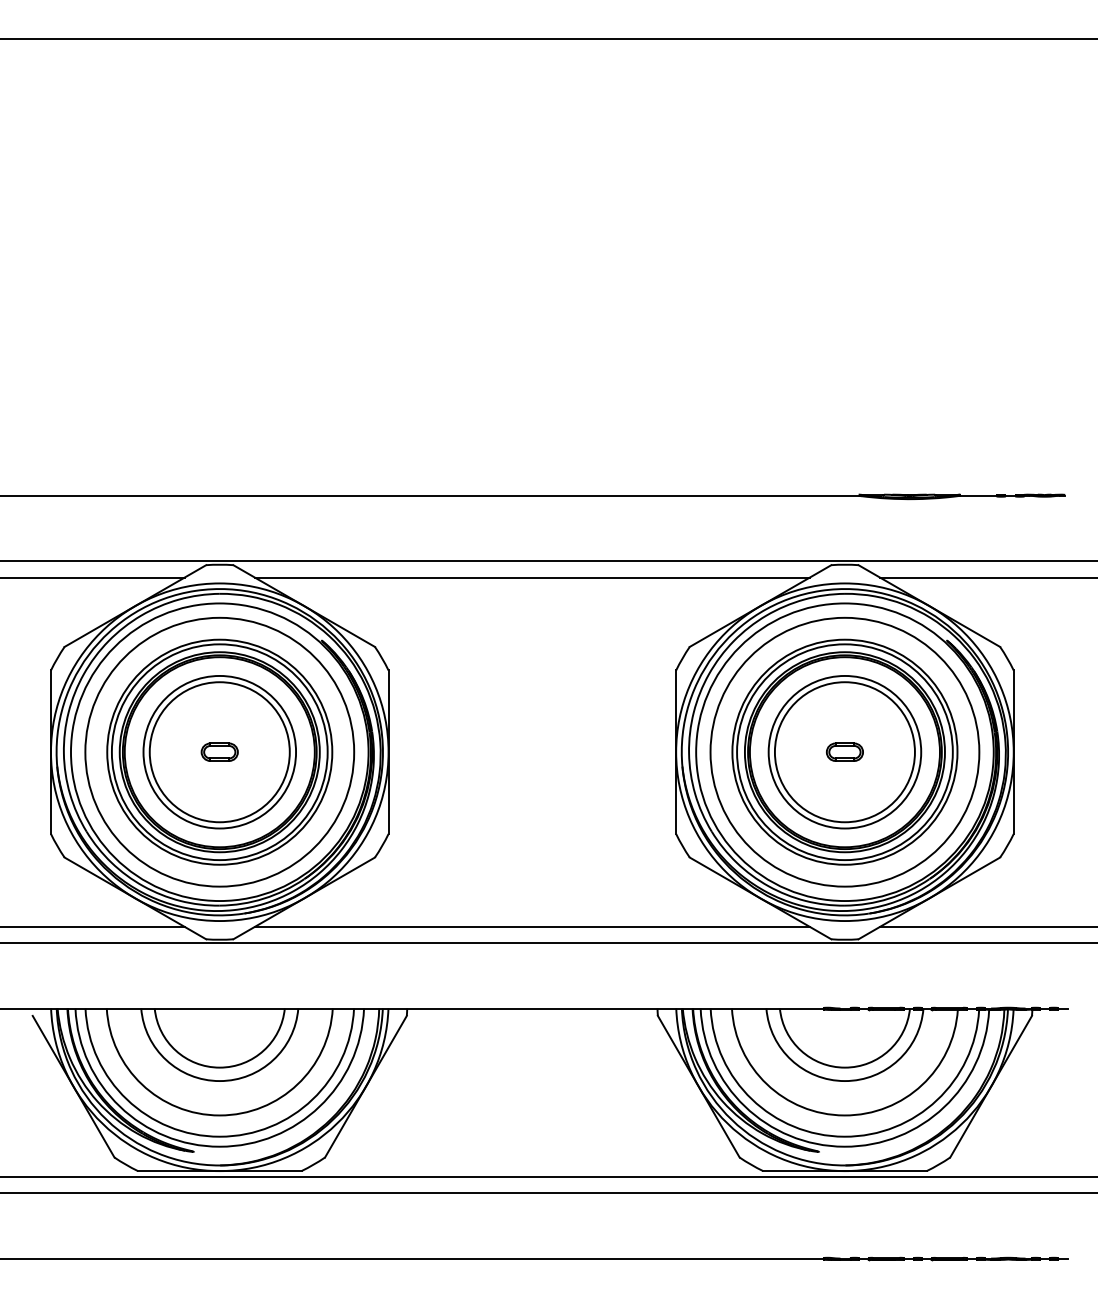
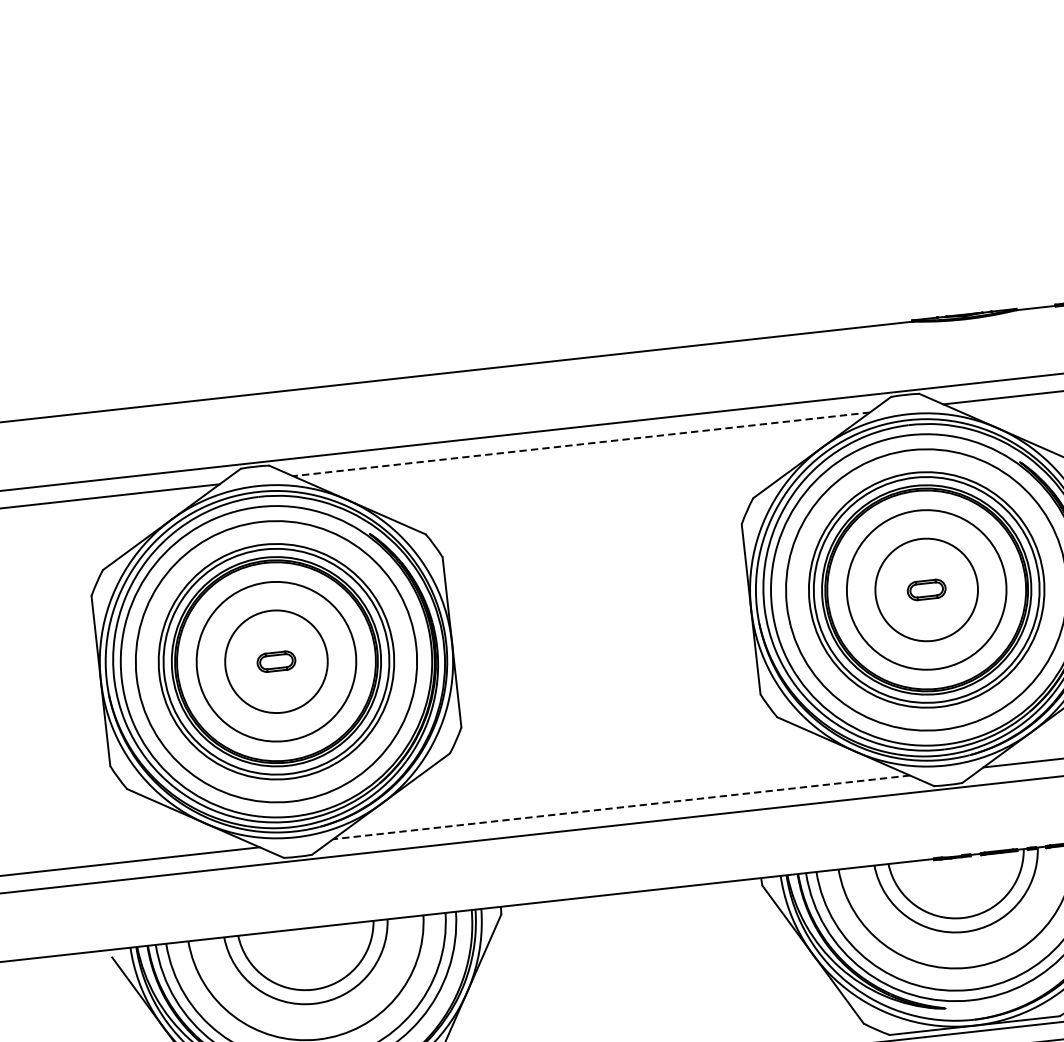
line: (531, 577) -> (580, 444), solid -> dashed
circle: (219, 752) -> (276, 662), size x0.7
circle: (844, 752) -> (926, 590), size x0.7
line: (531, 926) -> (620, 807), solid -> dashed

